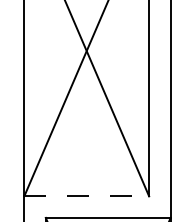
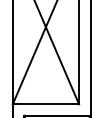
line: (87, 196) -> (46, 104), dashed -> solid

